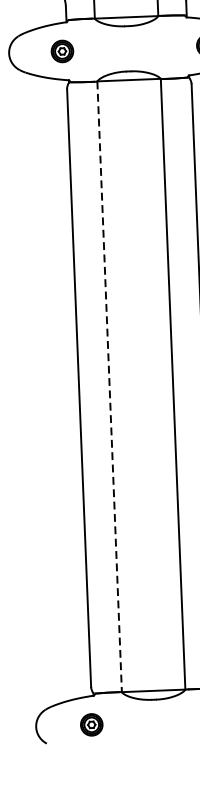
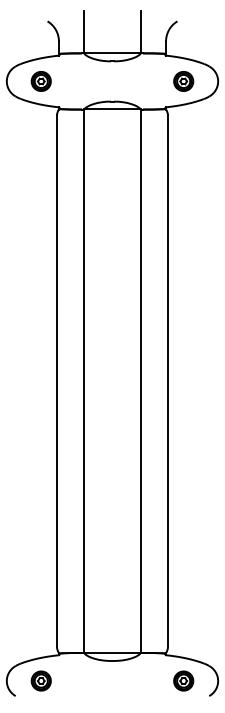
part: (61, 51) -> (40, 81), moved
line: (109, 387) -> (84, 381), dashed -> solid
part: (90, 724) -> (40, 680), moved

